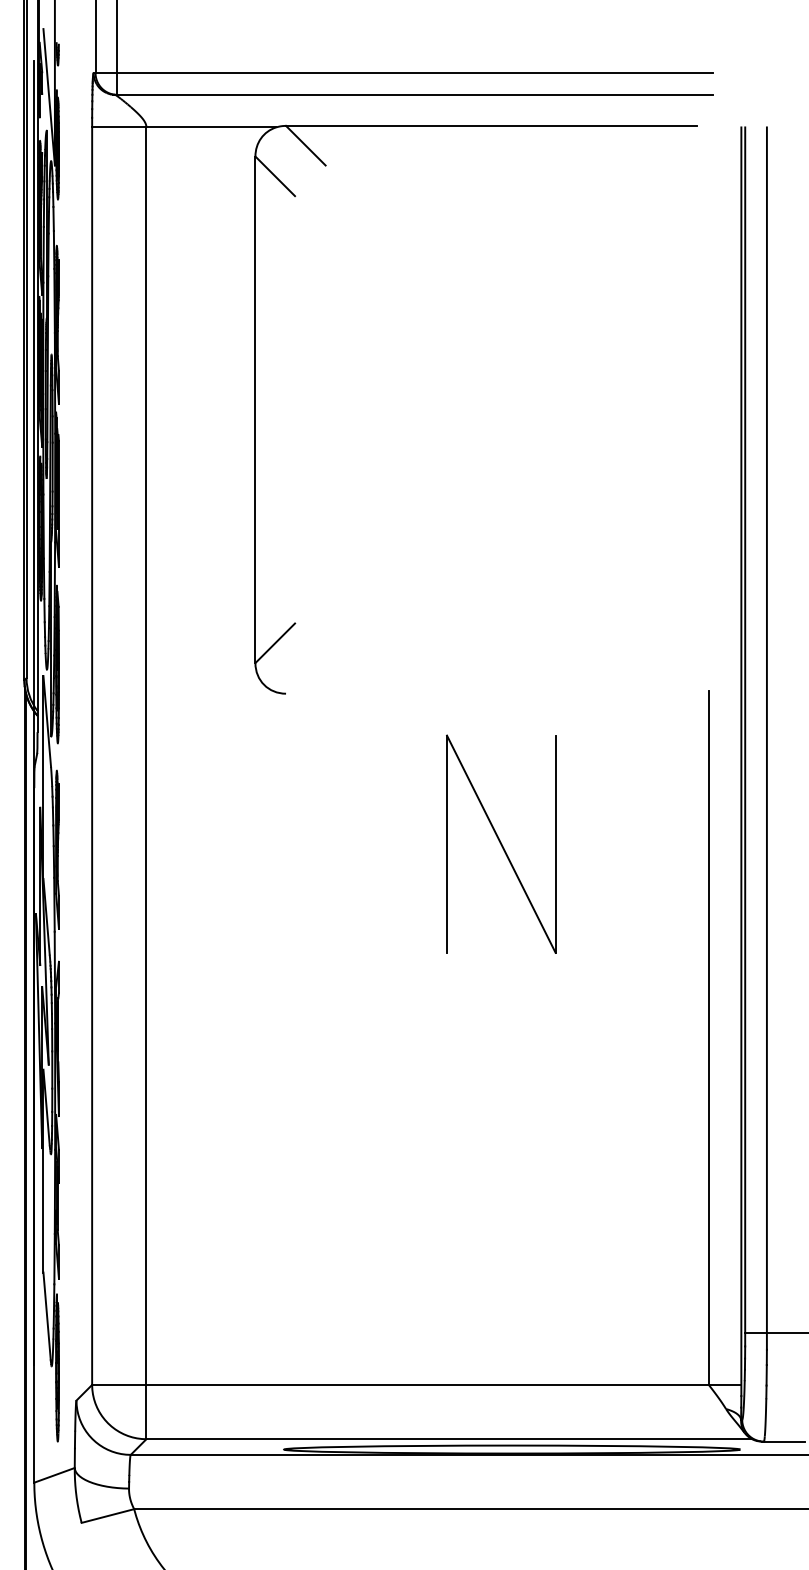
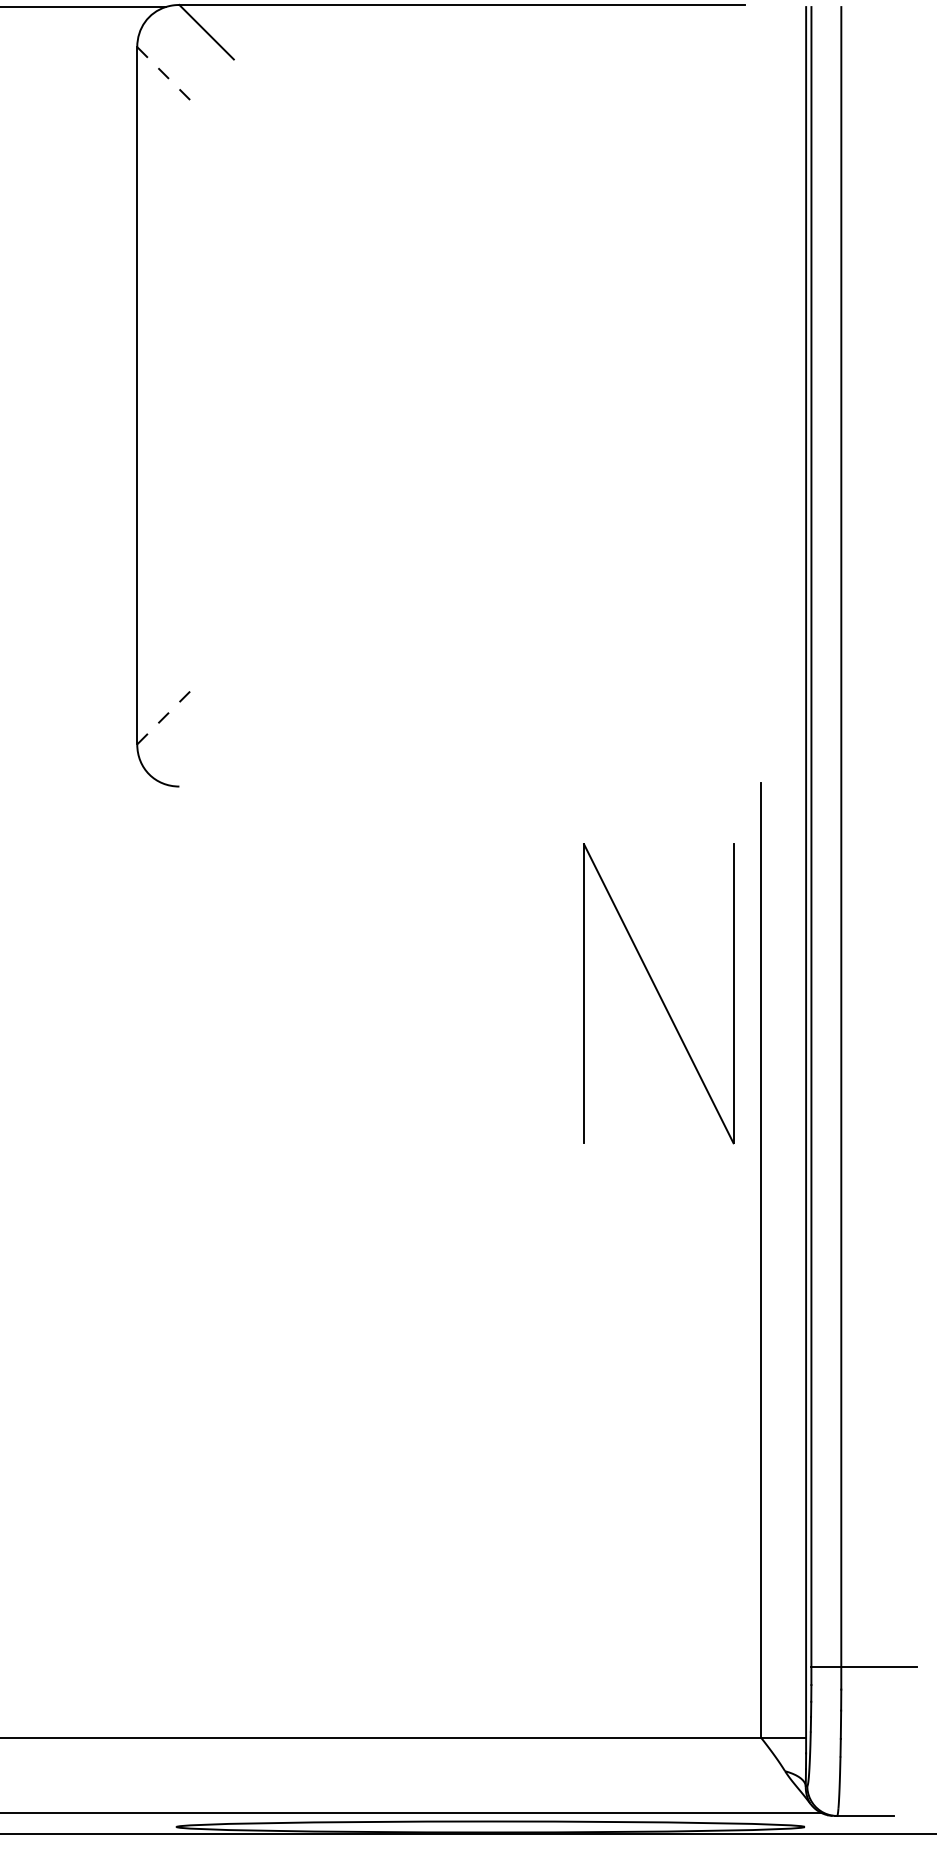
line: (275, 176) -> (164, 74), solid -> dashed
line: (275, 643) -> (164, 717), solid -> dashed
part: (501, 843) -> (659, 992), moved

